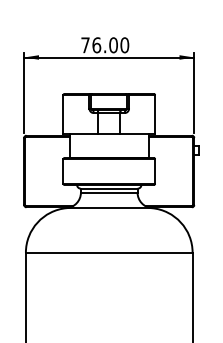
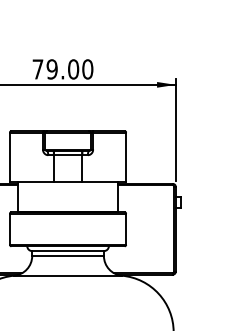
text: (96, 45) -> (51, 69), 76.00 -> 79.00

